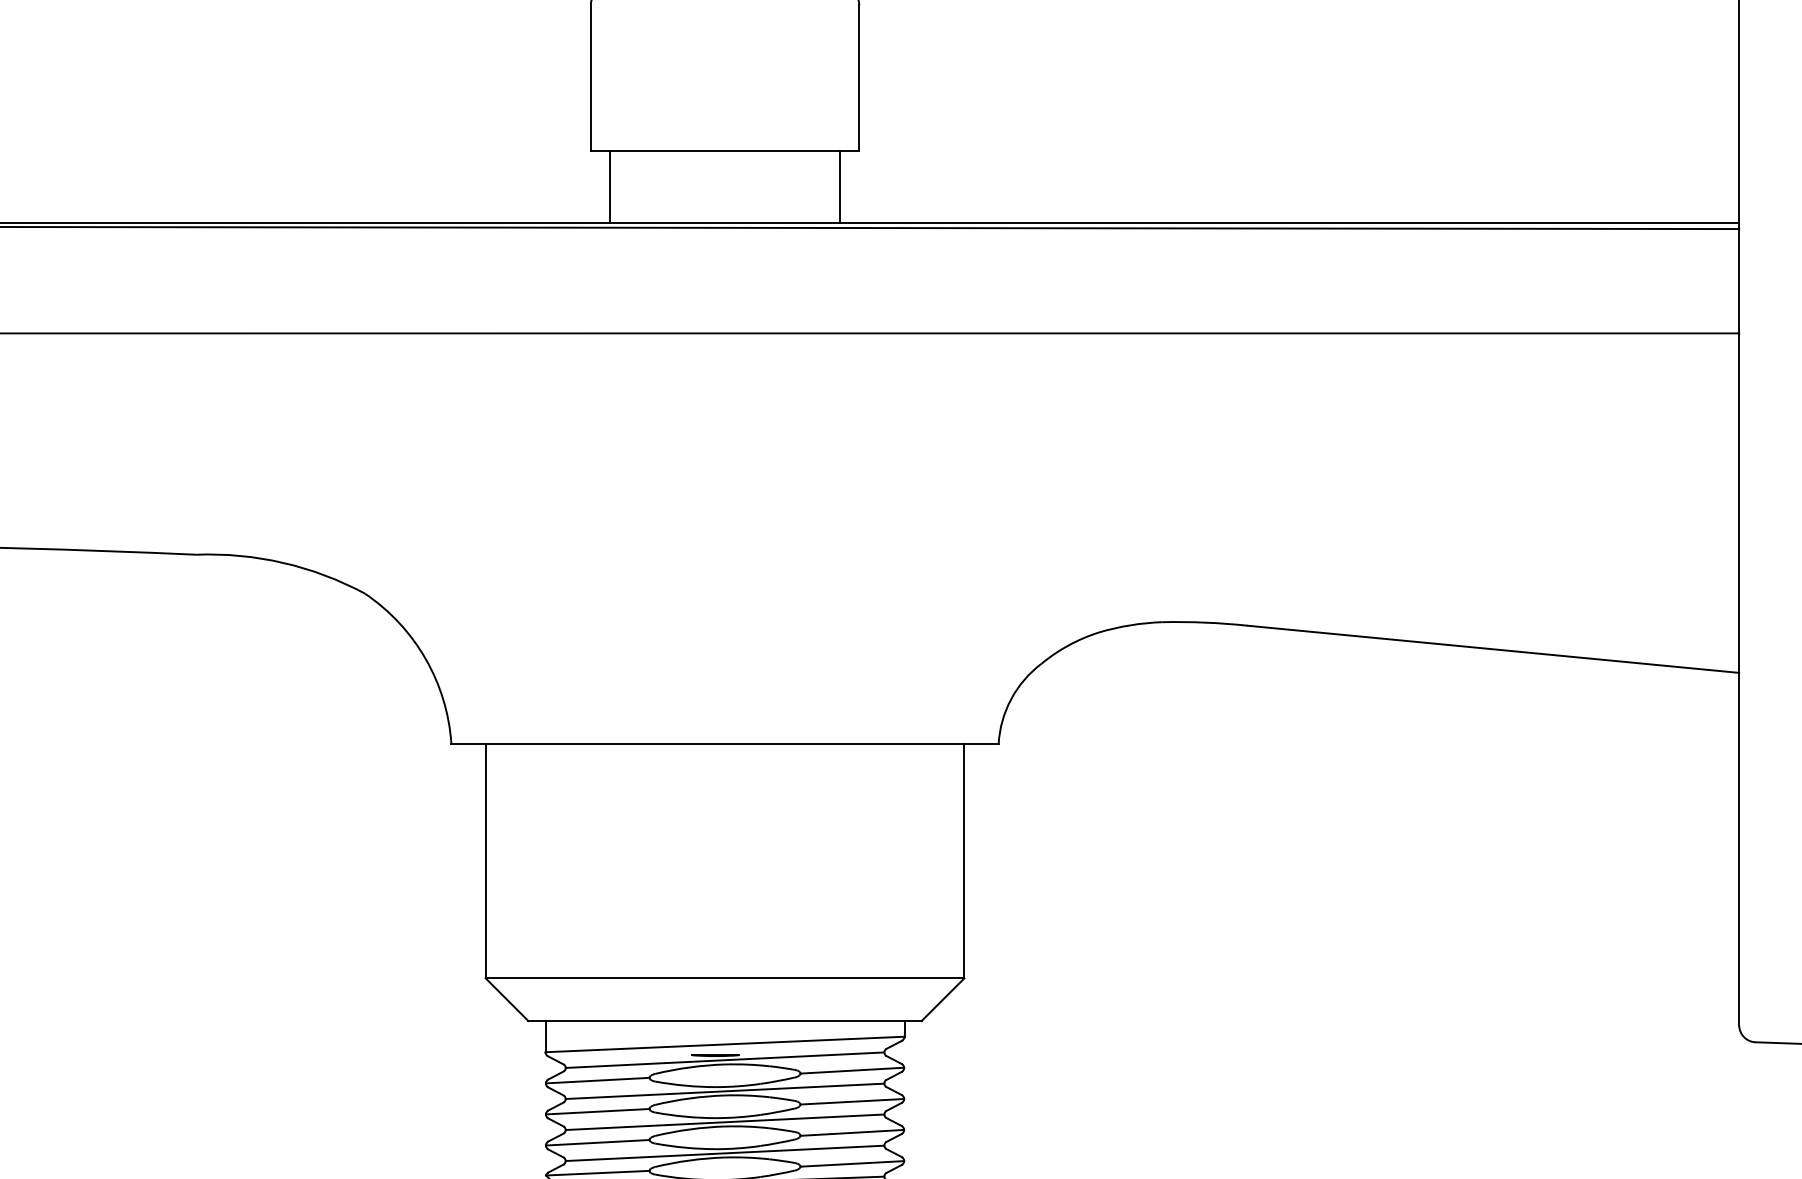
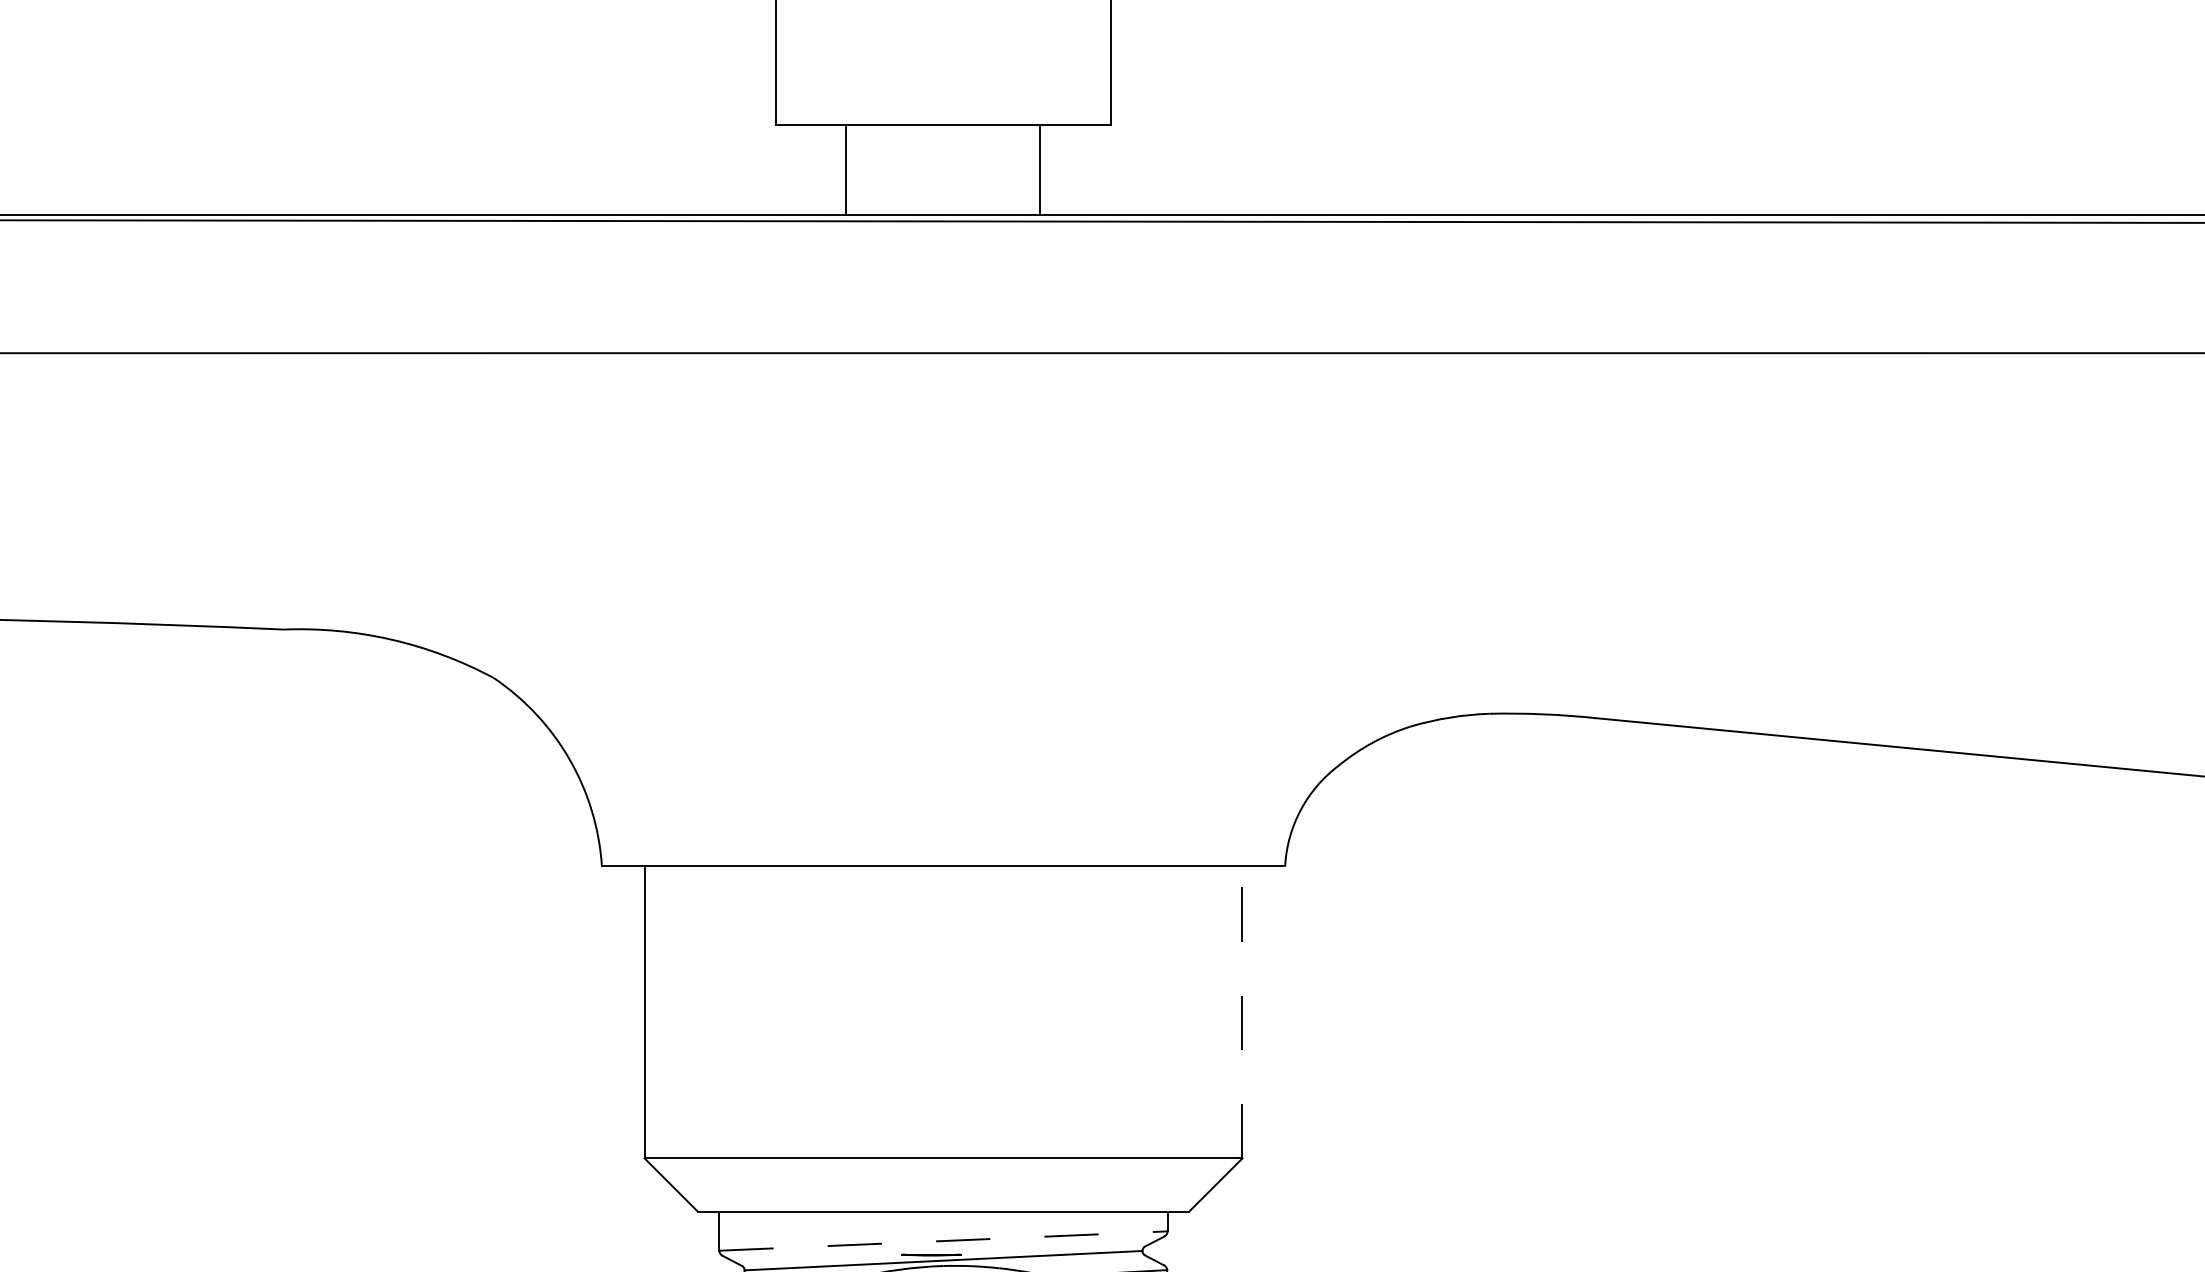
line: (609, 186) -> (845, 169), moved
line: (840, 186) -> (1040, 169), moved
line: (964, 860) -> (1242, 1011), solid -> dashed
line: (725, 1044) -> (944, 1241), solid -> dashed

